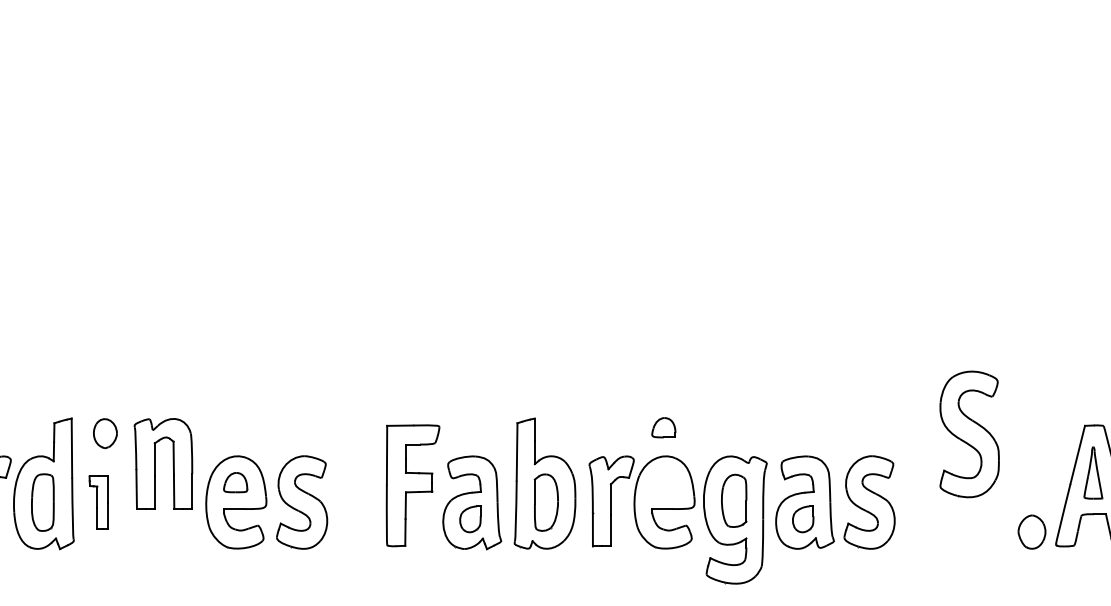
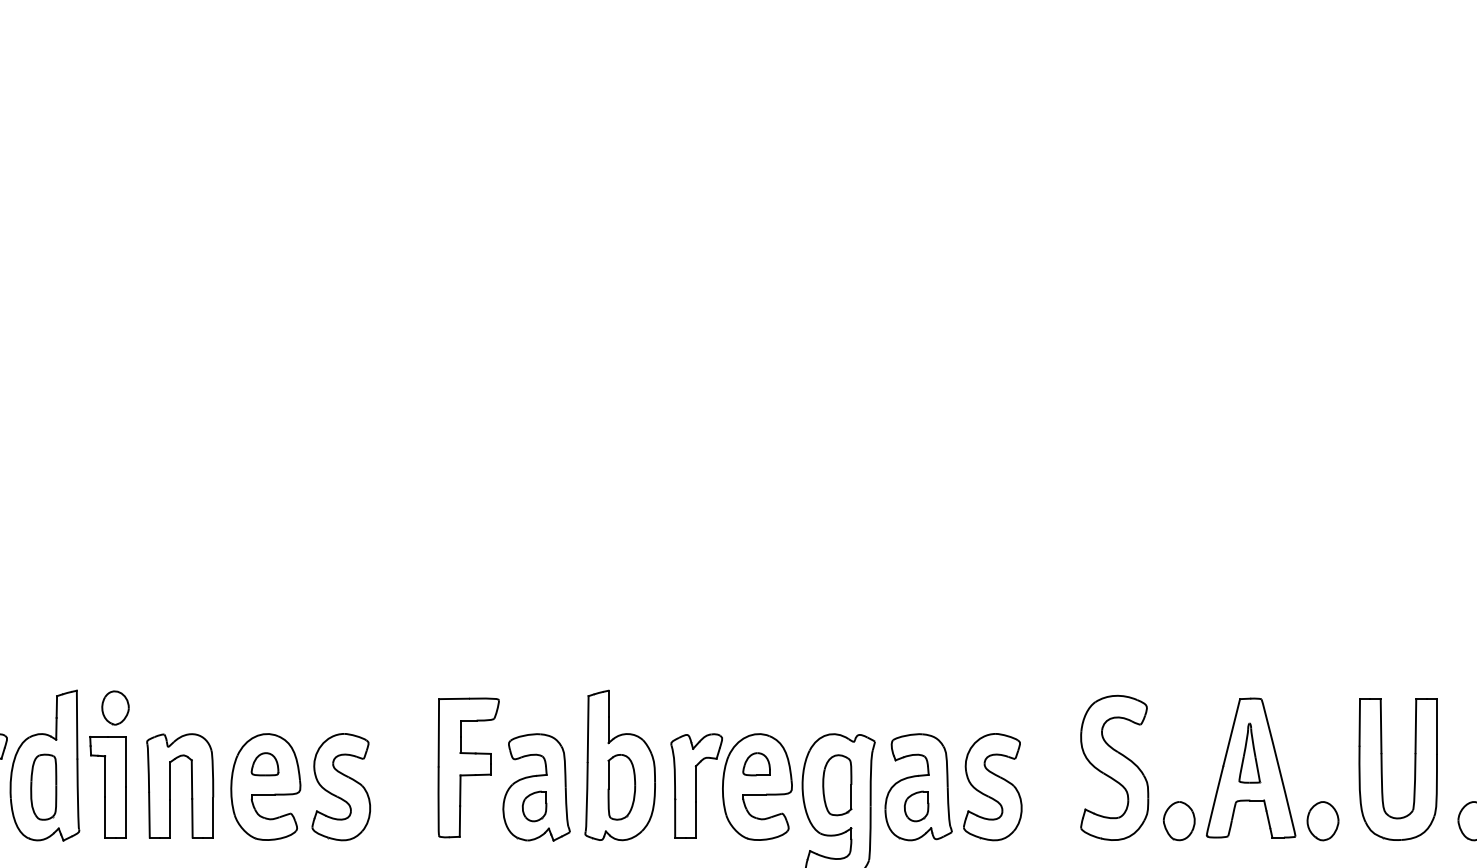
part: (663, 427) -> (756, 764), moved
part: (969, 434) -> (1114, 767), moved
part: (155, 463) -> (170, 785), moved
part: (98, 502) -> (107, 787), size x1.67

